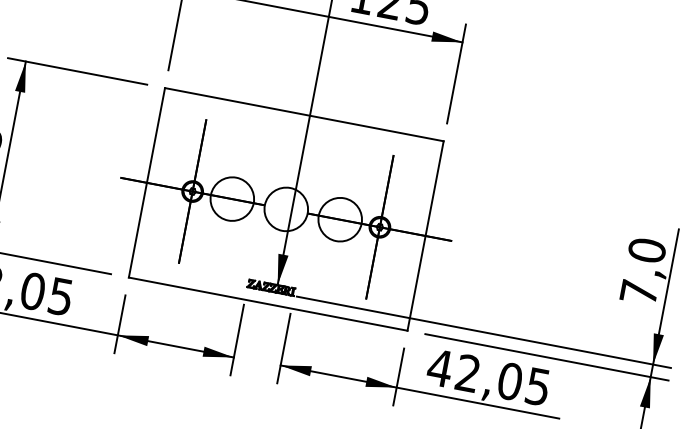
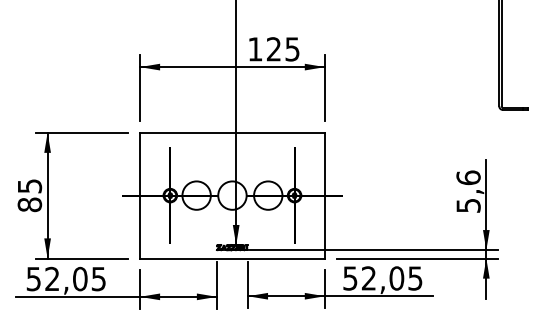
text: (643, 271) -> (468, 191), 7,0 -> 5,6
text: (440, 368) -> (350, 278), 42,05 -> 52,05

